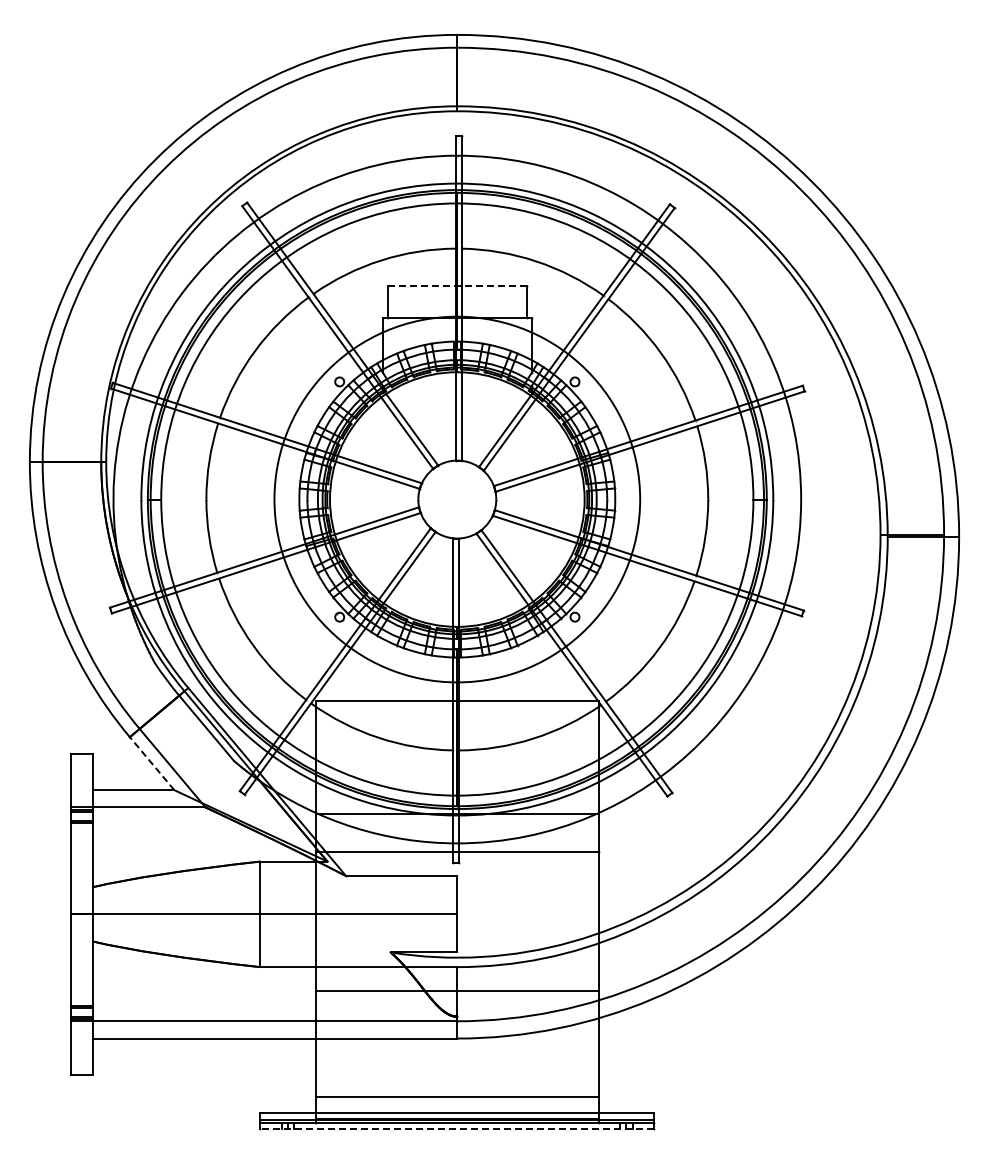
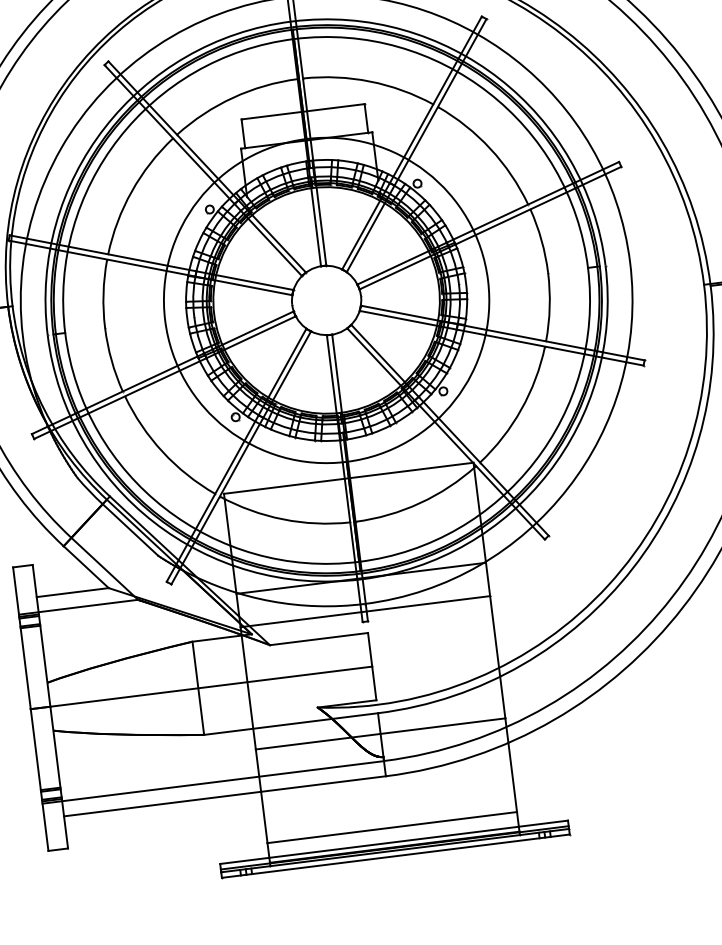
line: (457, 285) -> (303, 111), dashed -> solid
line: (152, 763) -> (86, 566), dashed -> solid
line: (457, 1129) -> (396, 856), dashed -> solid

